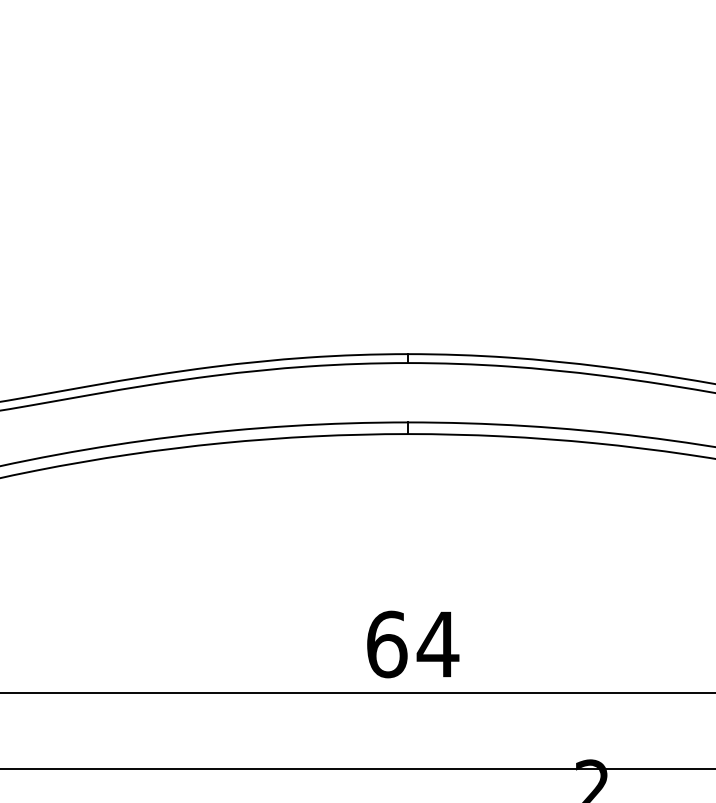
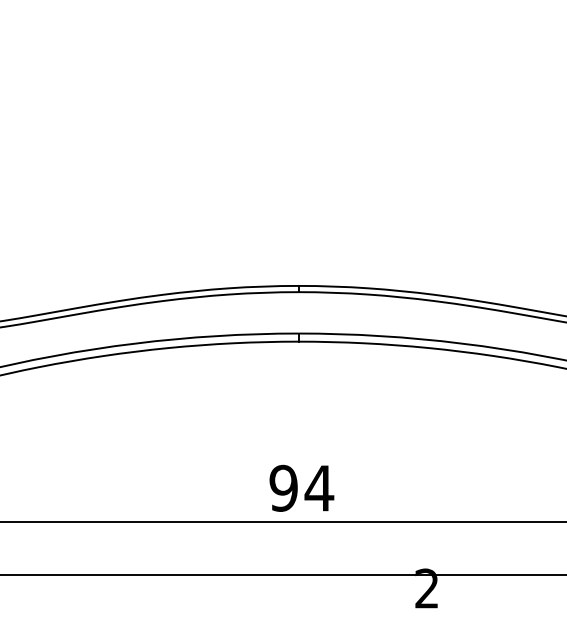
text: (386, 643) -> (283, 487), 64 -> 94

